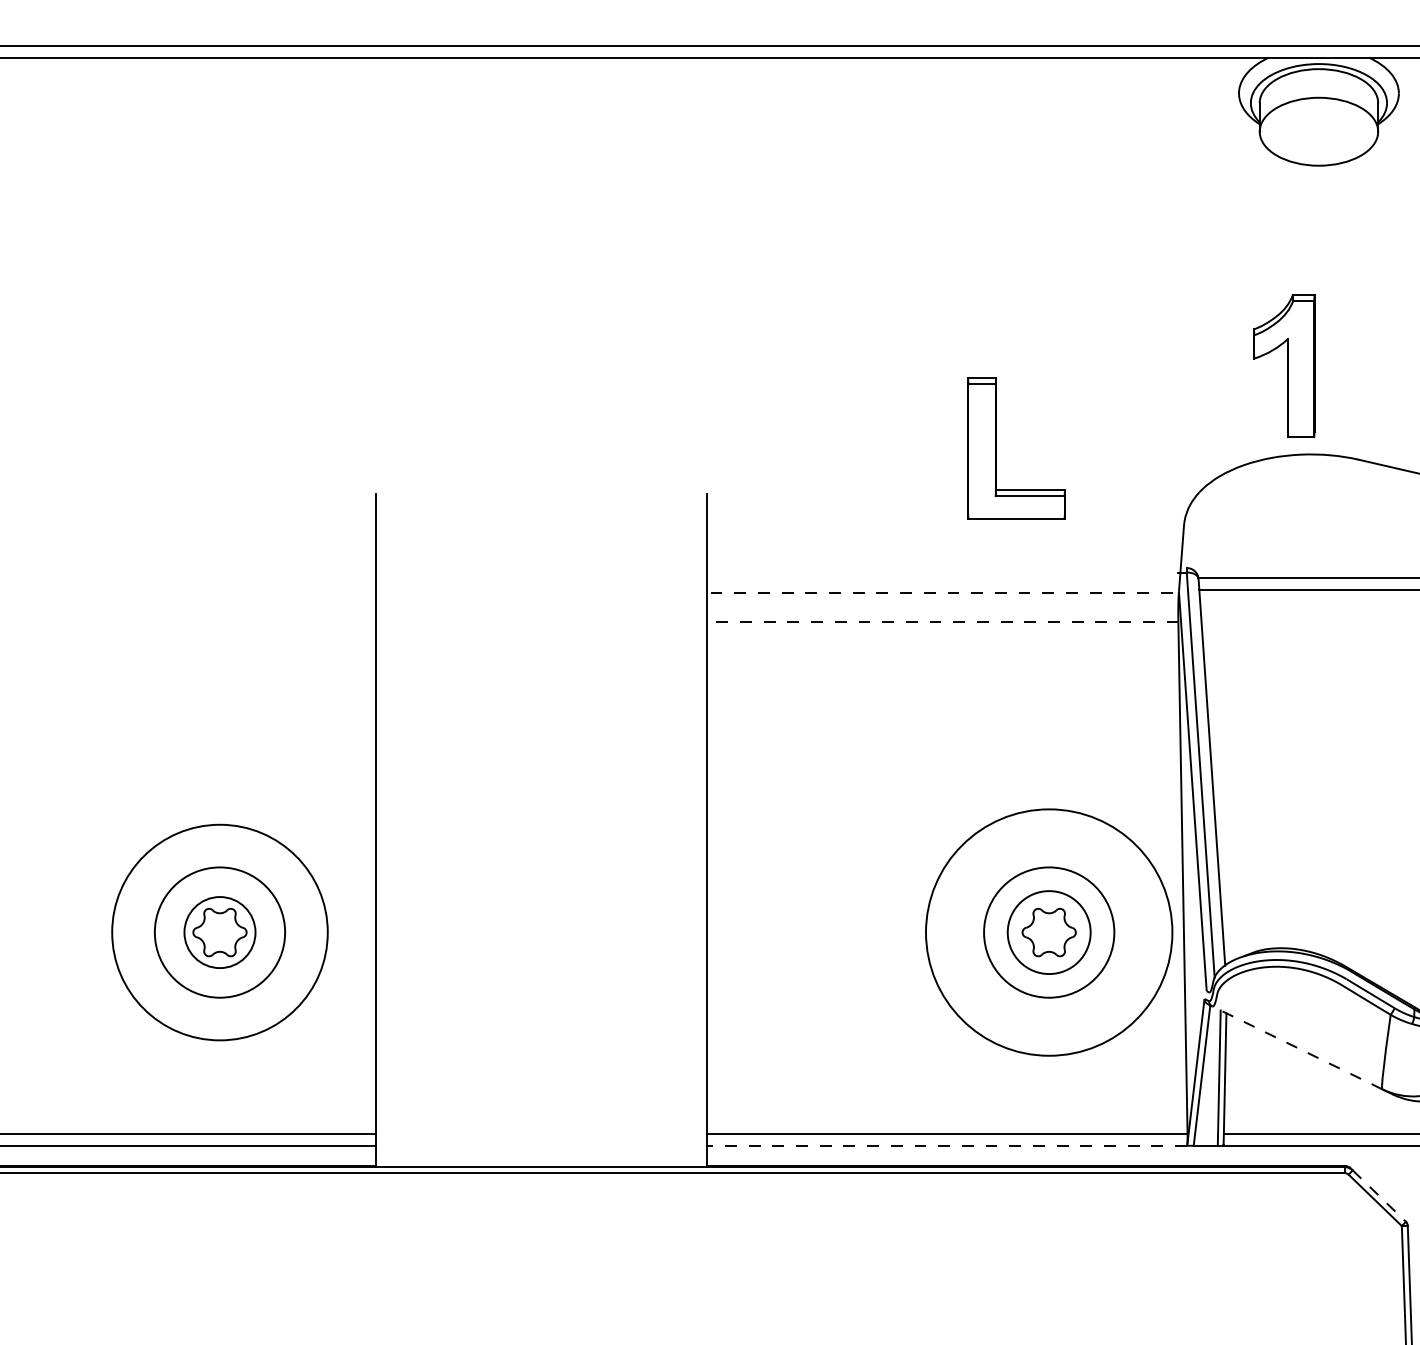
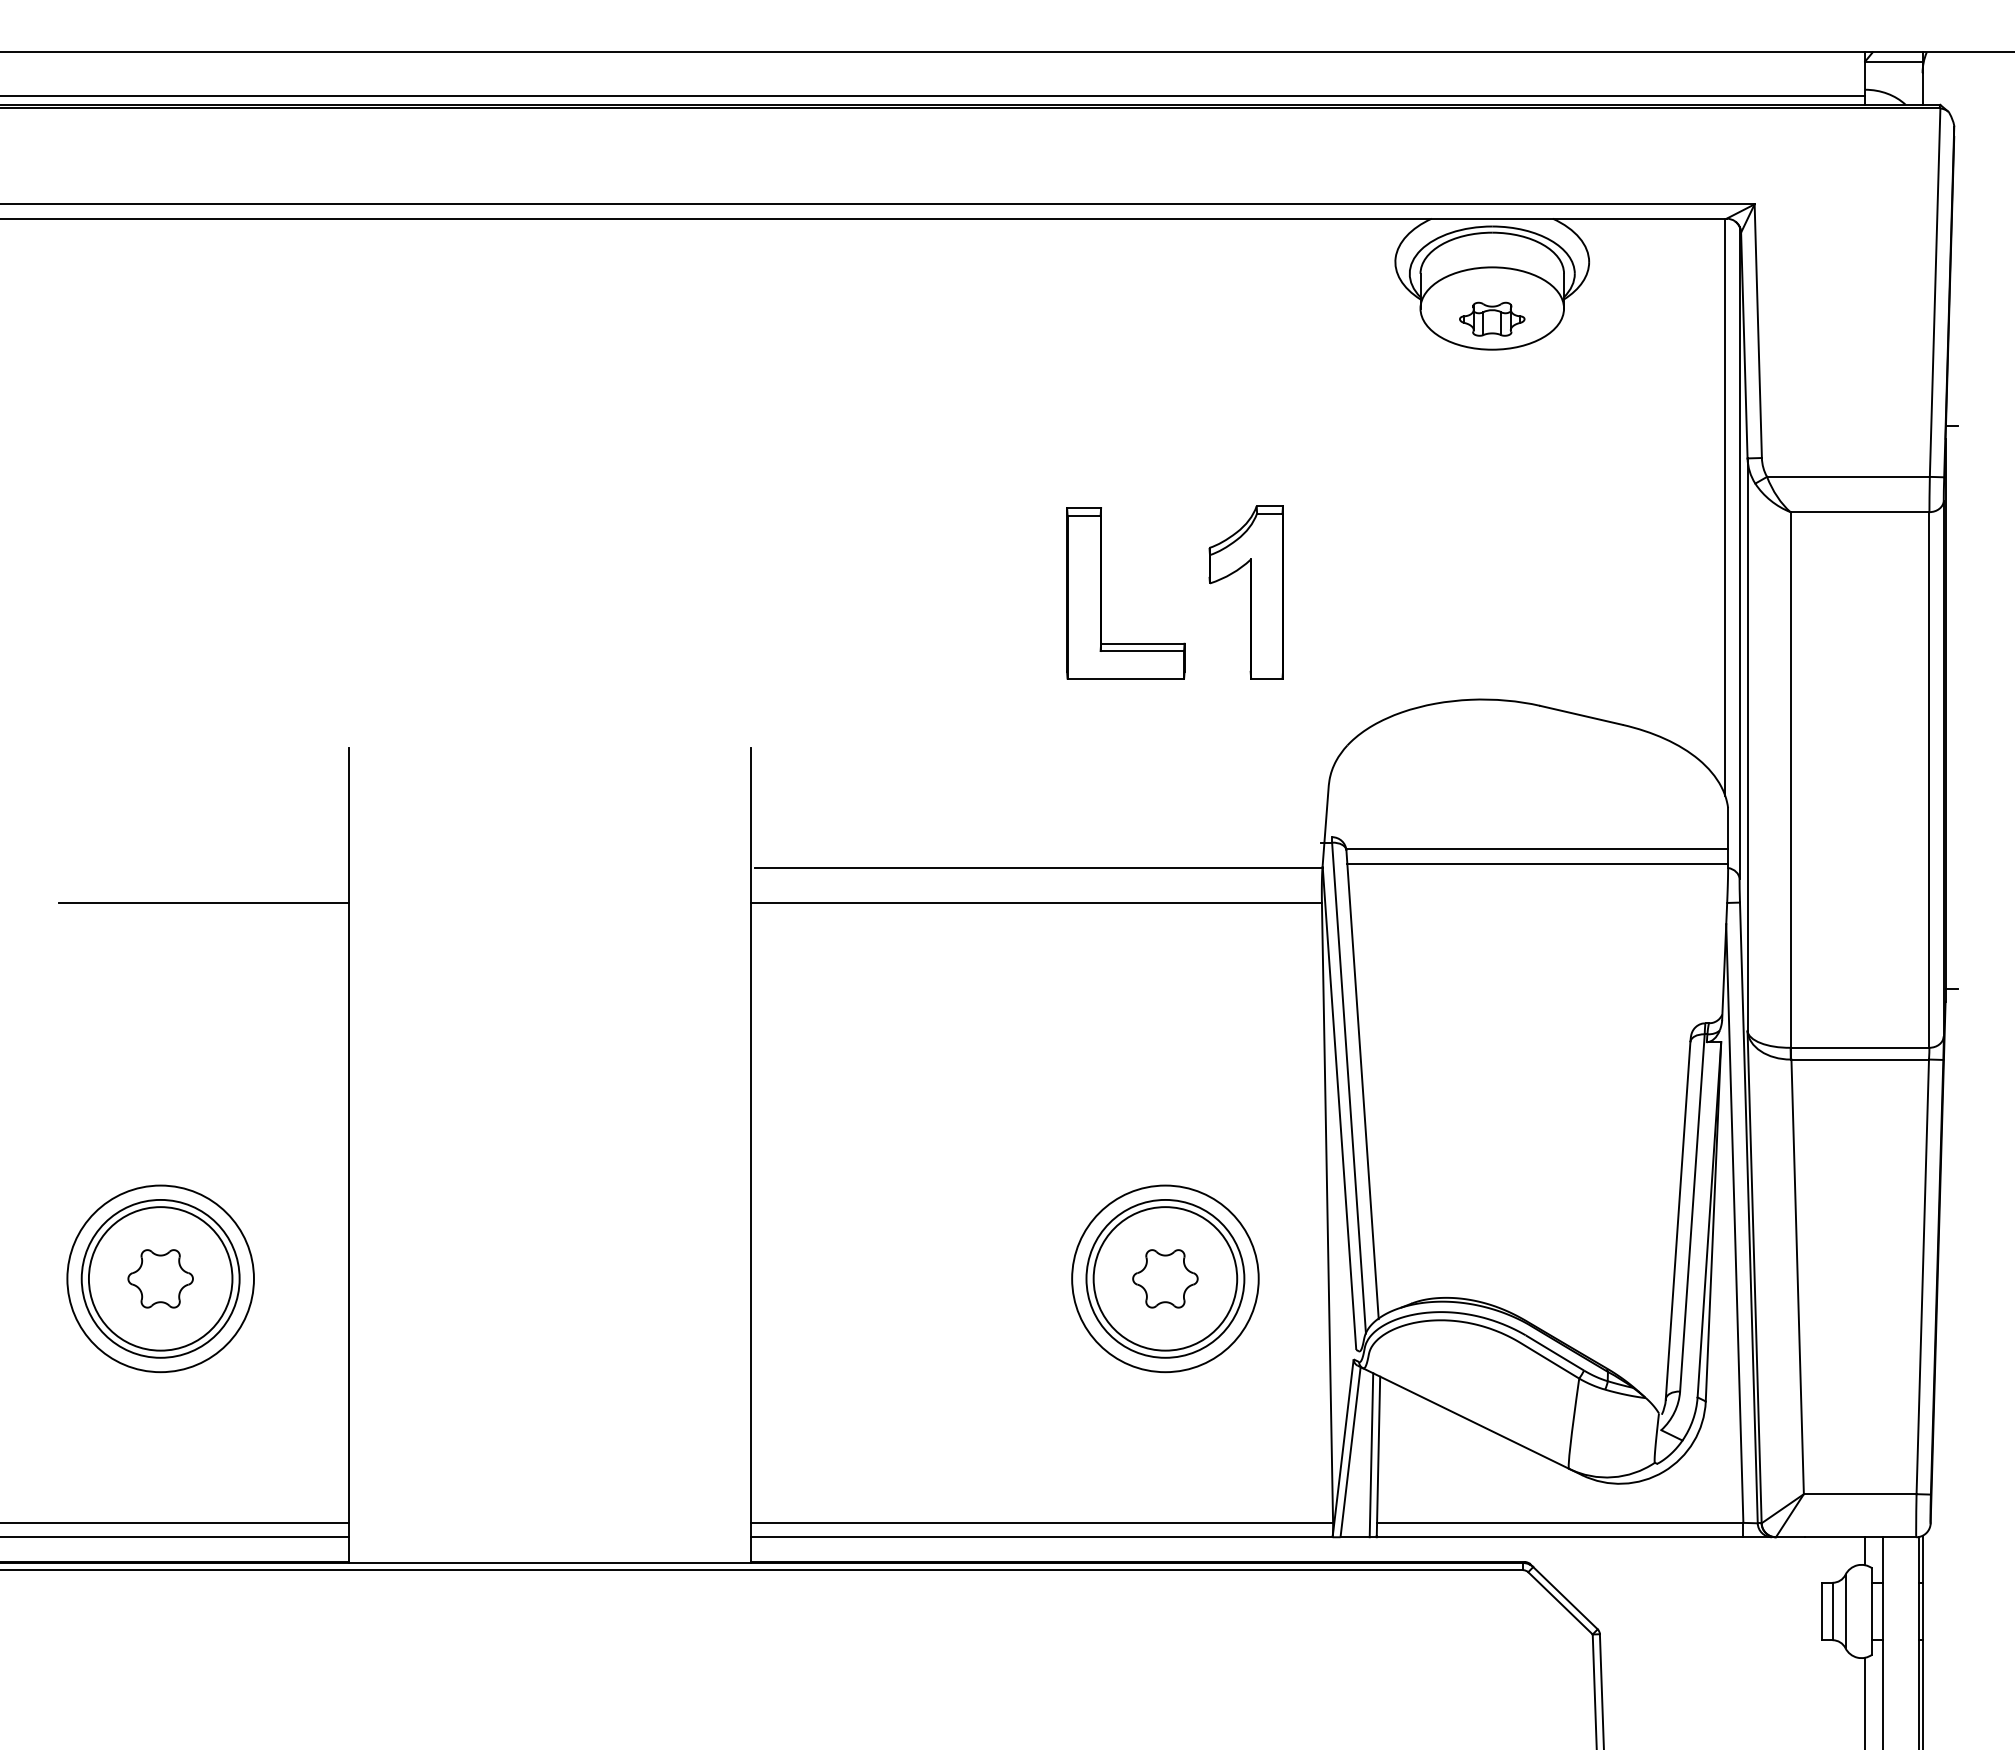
part: (1319, 139) -> (1492, 318), added
part: (1283, 366) -> (1245, 592), moved
part: (996, 448) -> (1101, 593), moved
line: (944, 593) -> (1038, 867), dashed -> solid
line: (256, 622) -> (204, 903), added
line: (942, 622) -> (1036, 903), dashed -> solid
circle: (219, 932) -> (160, 1278), size x0.71
circle: (219, 932) -> (160, 1278), size x1.67
circle: (1049, 932) -> (1165, 1278), size x0.62
circle: (1049, 932) -> (1165, 1278), size x1.43
line: (1297, 1047) -> (1466, 1418), dashed -> solid
line: (946, 1146) -> (1041, 1537), dashed -> solid
line: (1379, 1196) -> (1565, 1598), dashed -> solid

